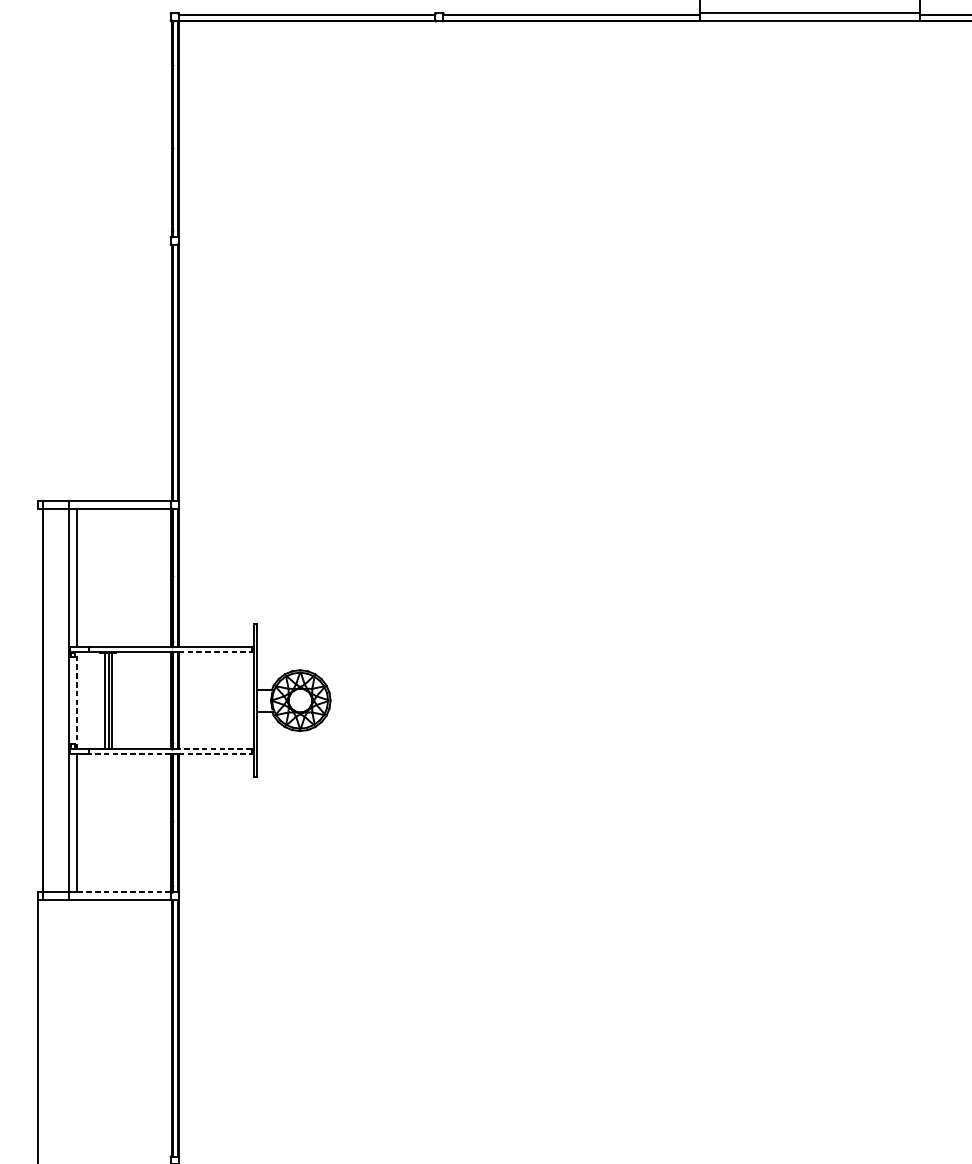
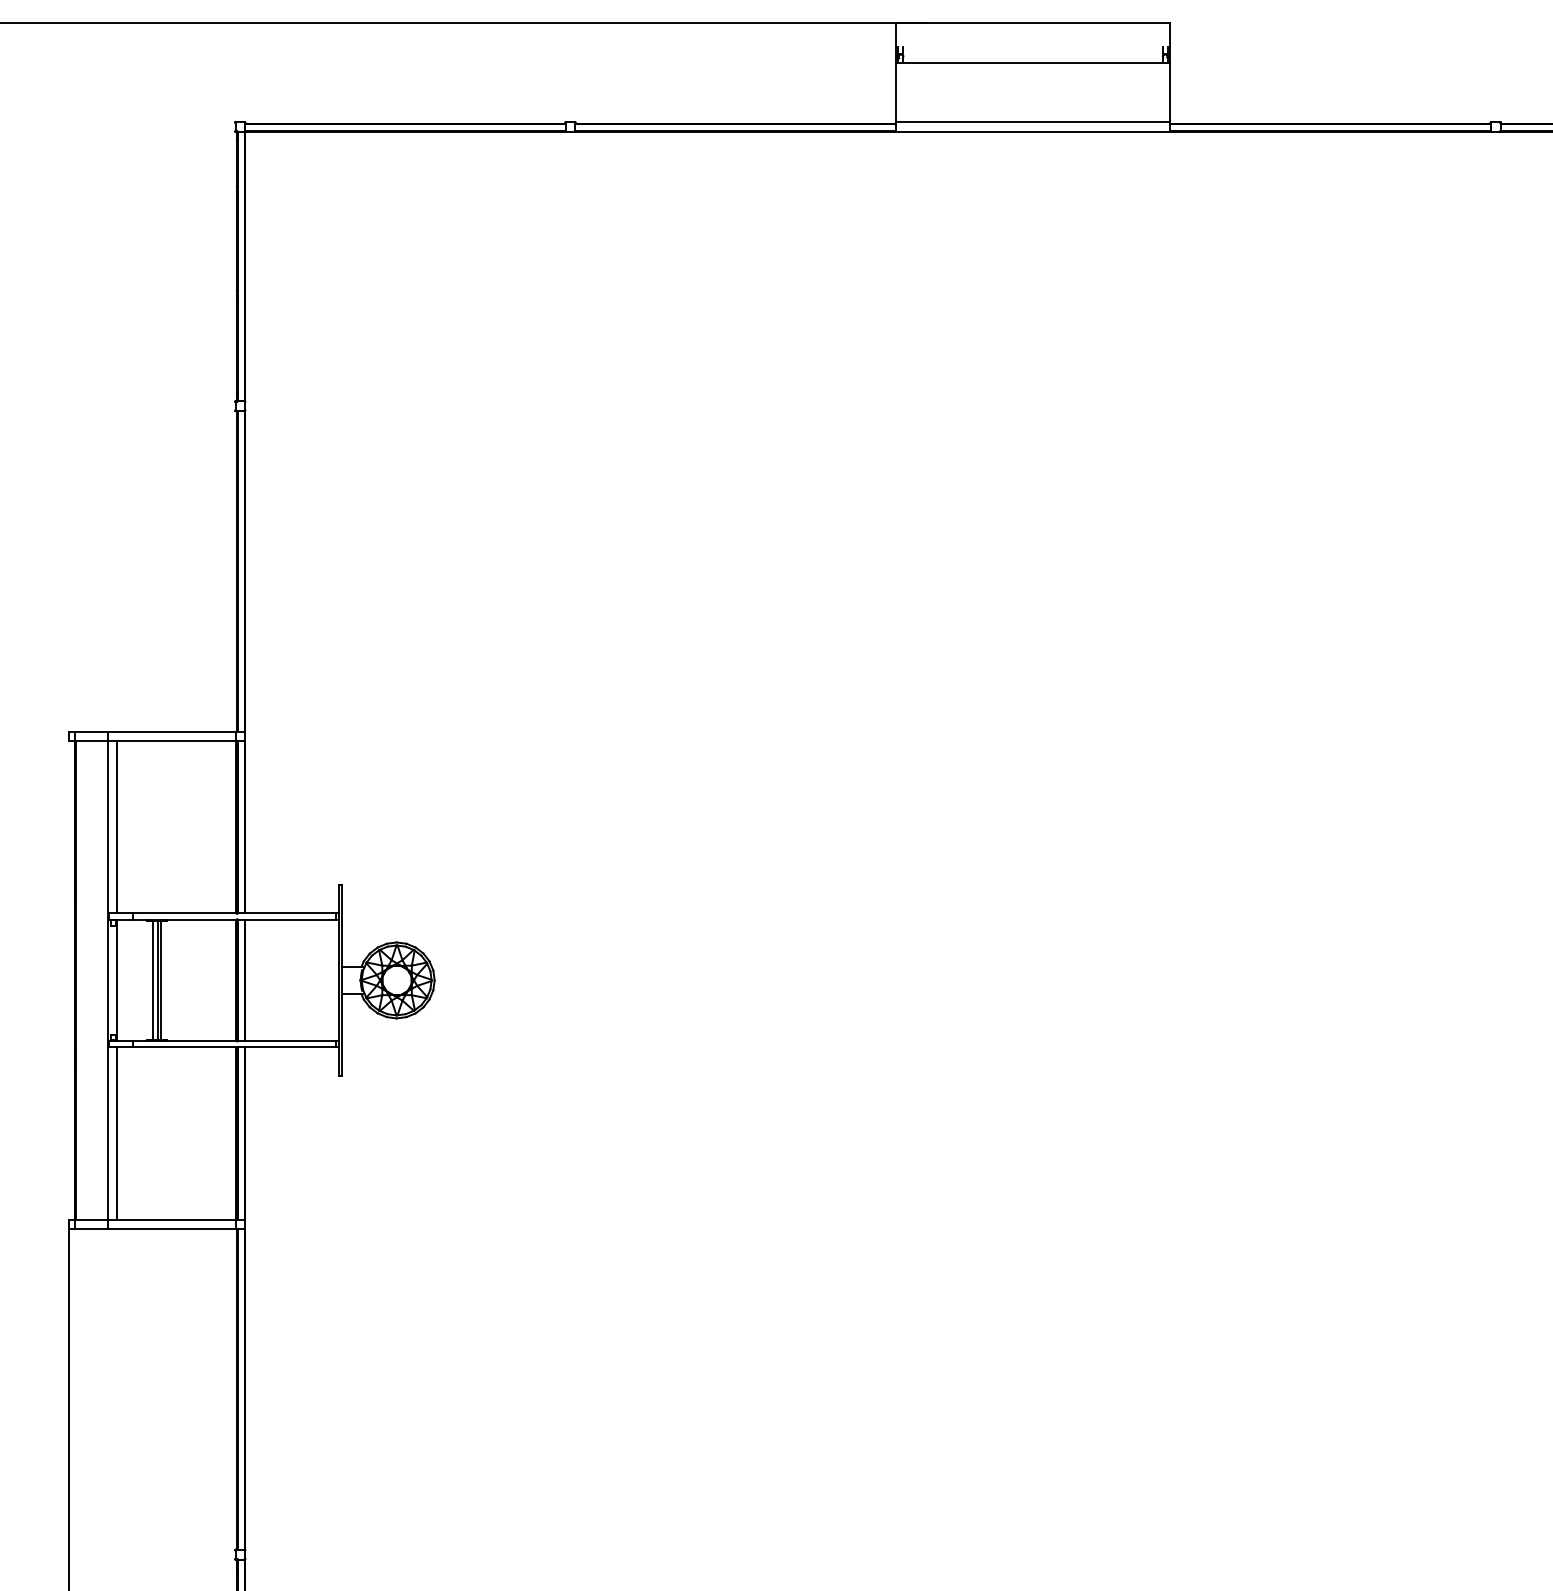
line: (215, 651) -> (291, 919), dashed -> solid
line: (76, 700) -> (117, 980), dashed -> solid
line: (215, 749) -> (290, 1041), dashed -> solid
line: (129, 754) -> (183, 1047), dashed -> solid
line: (215, 754) -> (291, 1047), dashed -> solid
line: (123, 892) -> (175, 1219), dashed -> solid

